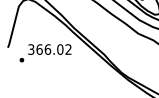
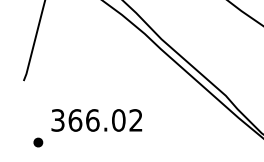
text: (45, 53) -> (87, 128), moved

